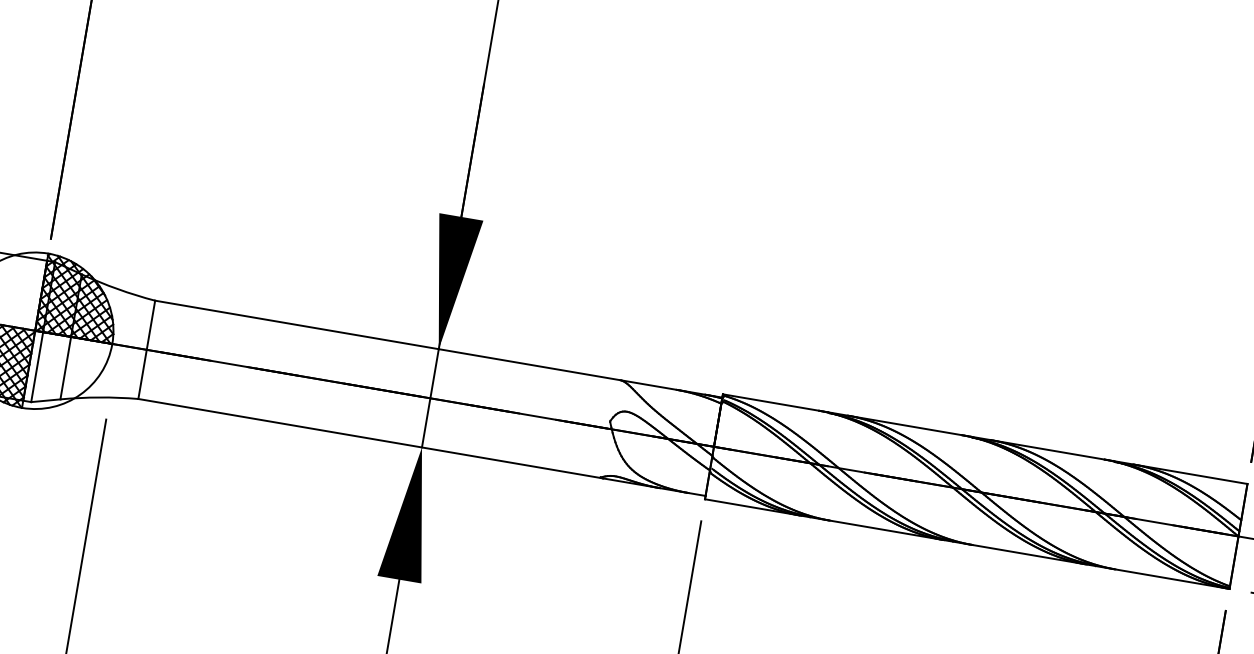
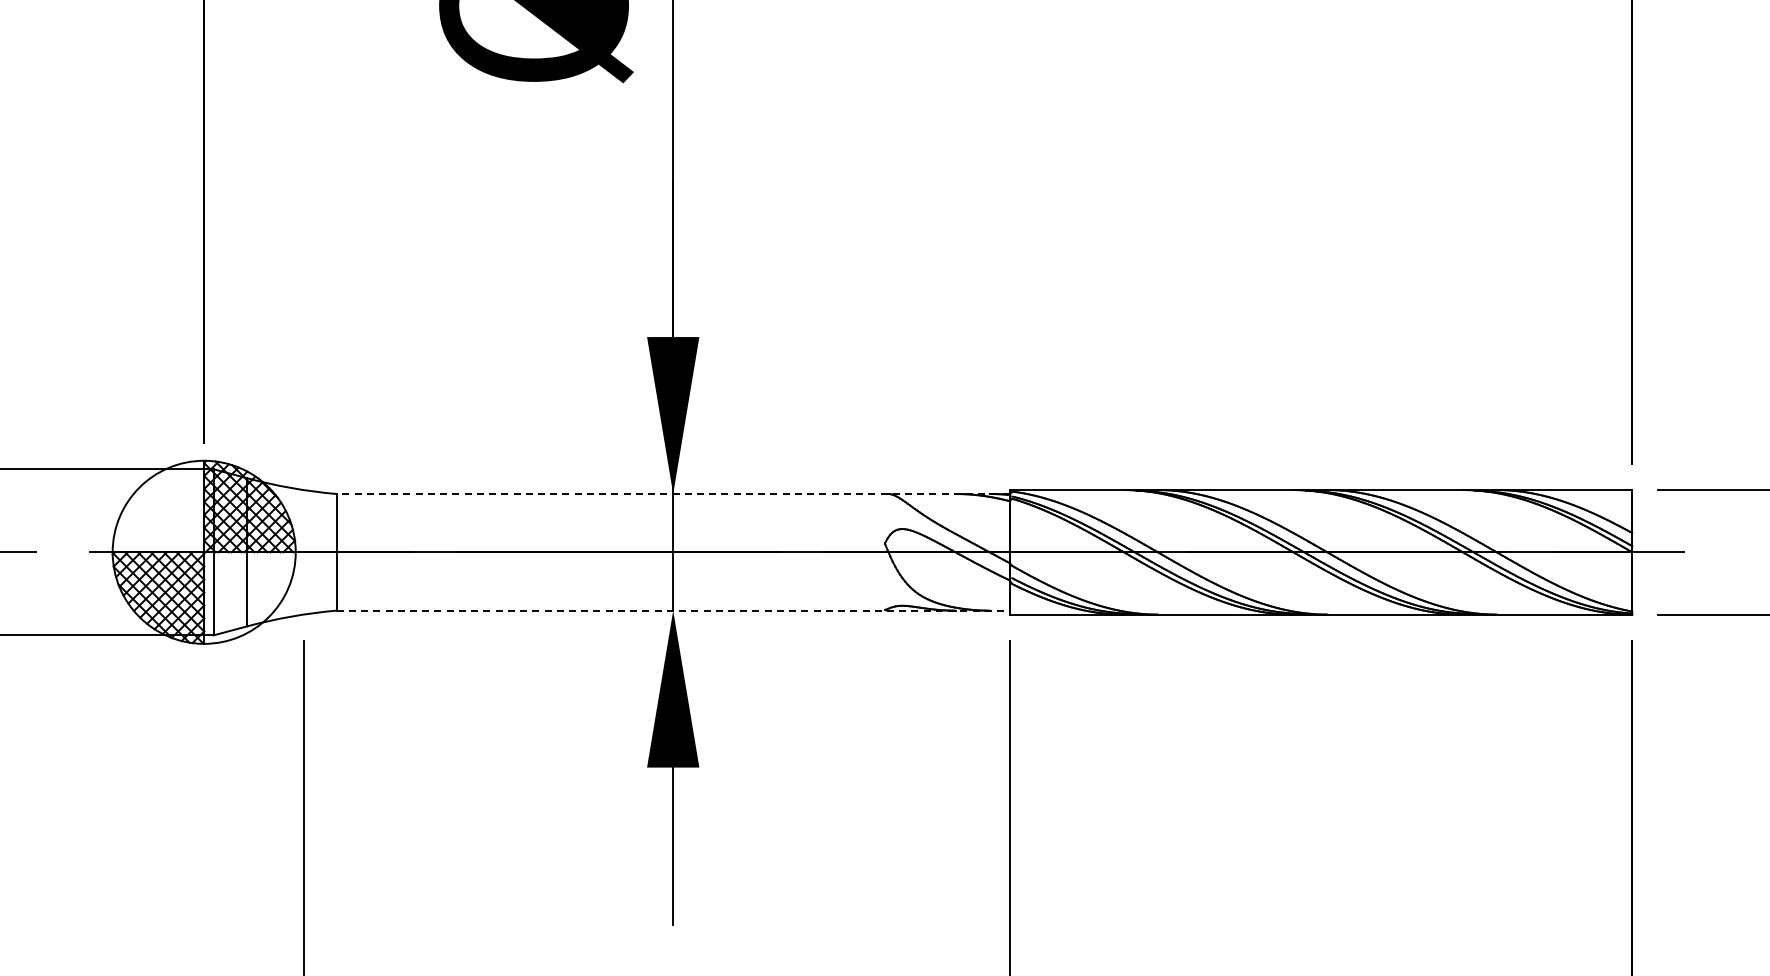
line: (438, 349) -> (673, 494), solid -> dashed
line: (422, 447) -> (673, 610), solid -> dashed

